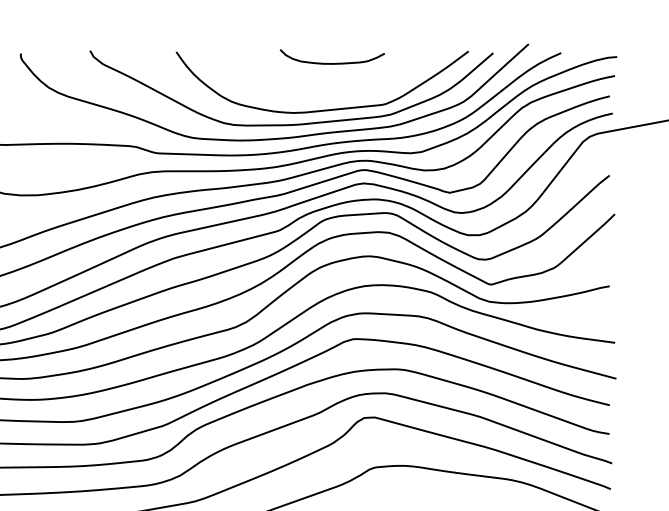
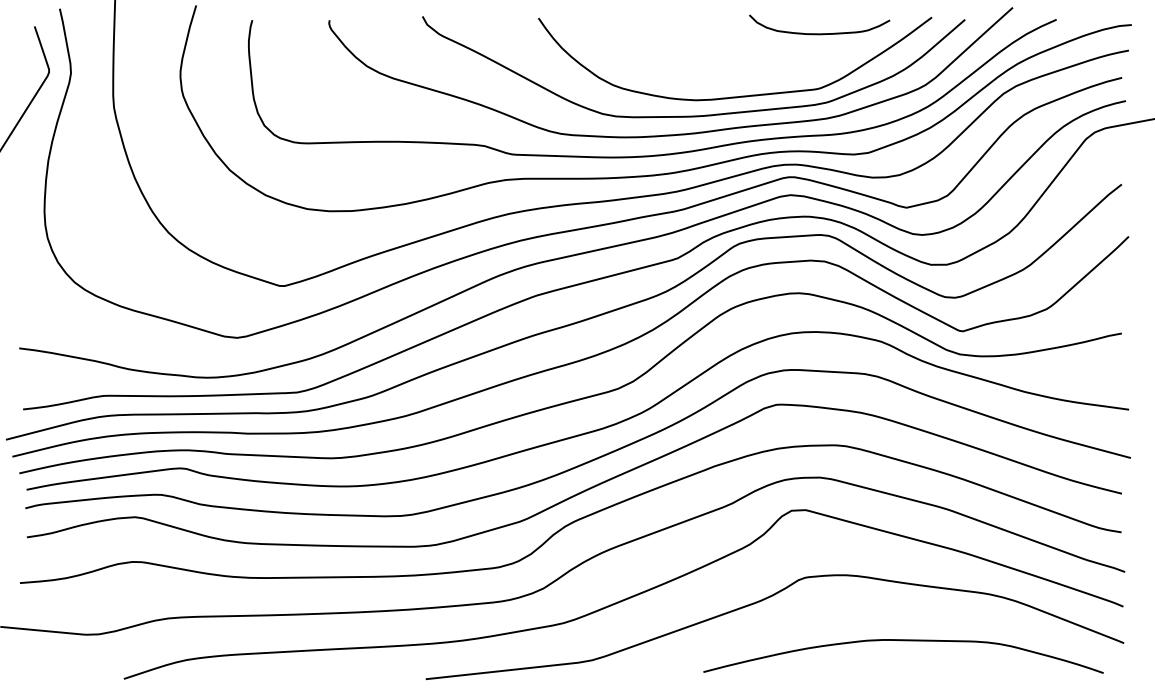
curve: (332, 63) -> (819, 33), moved

